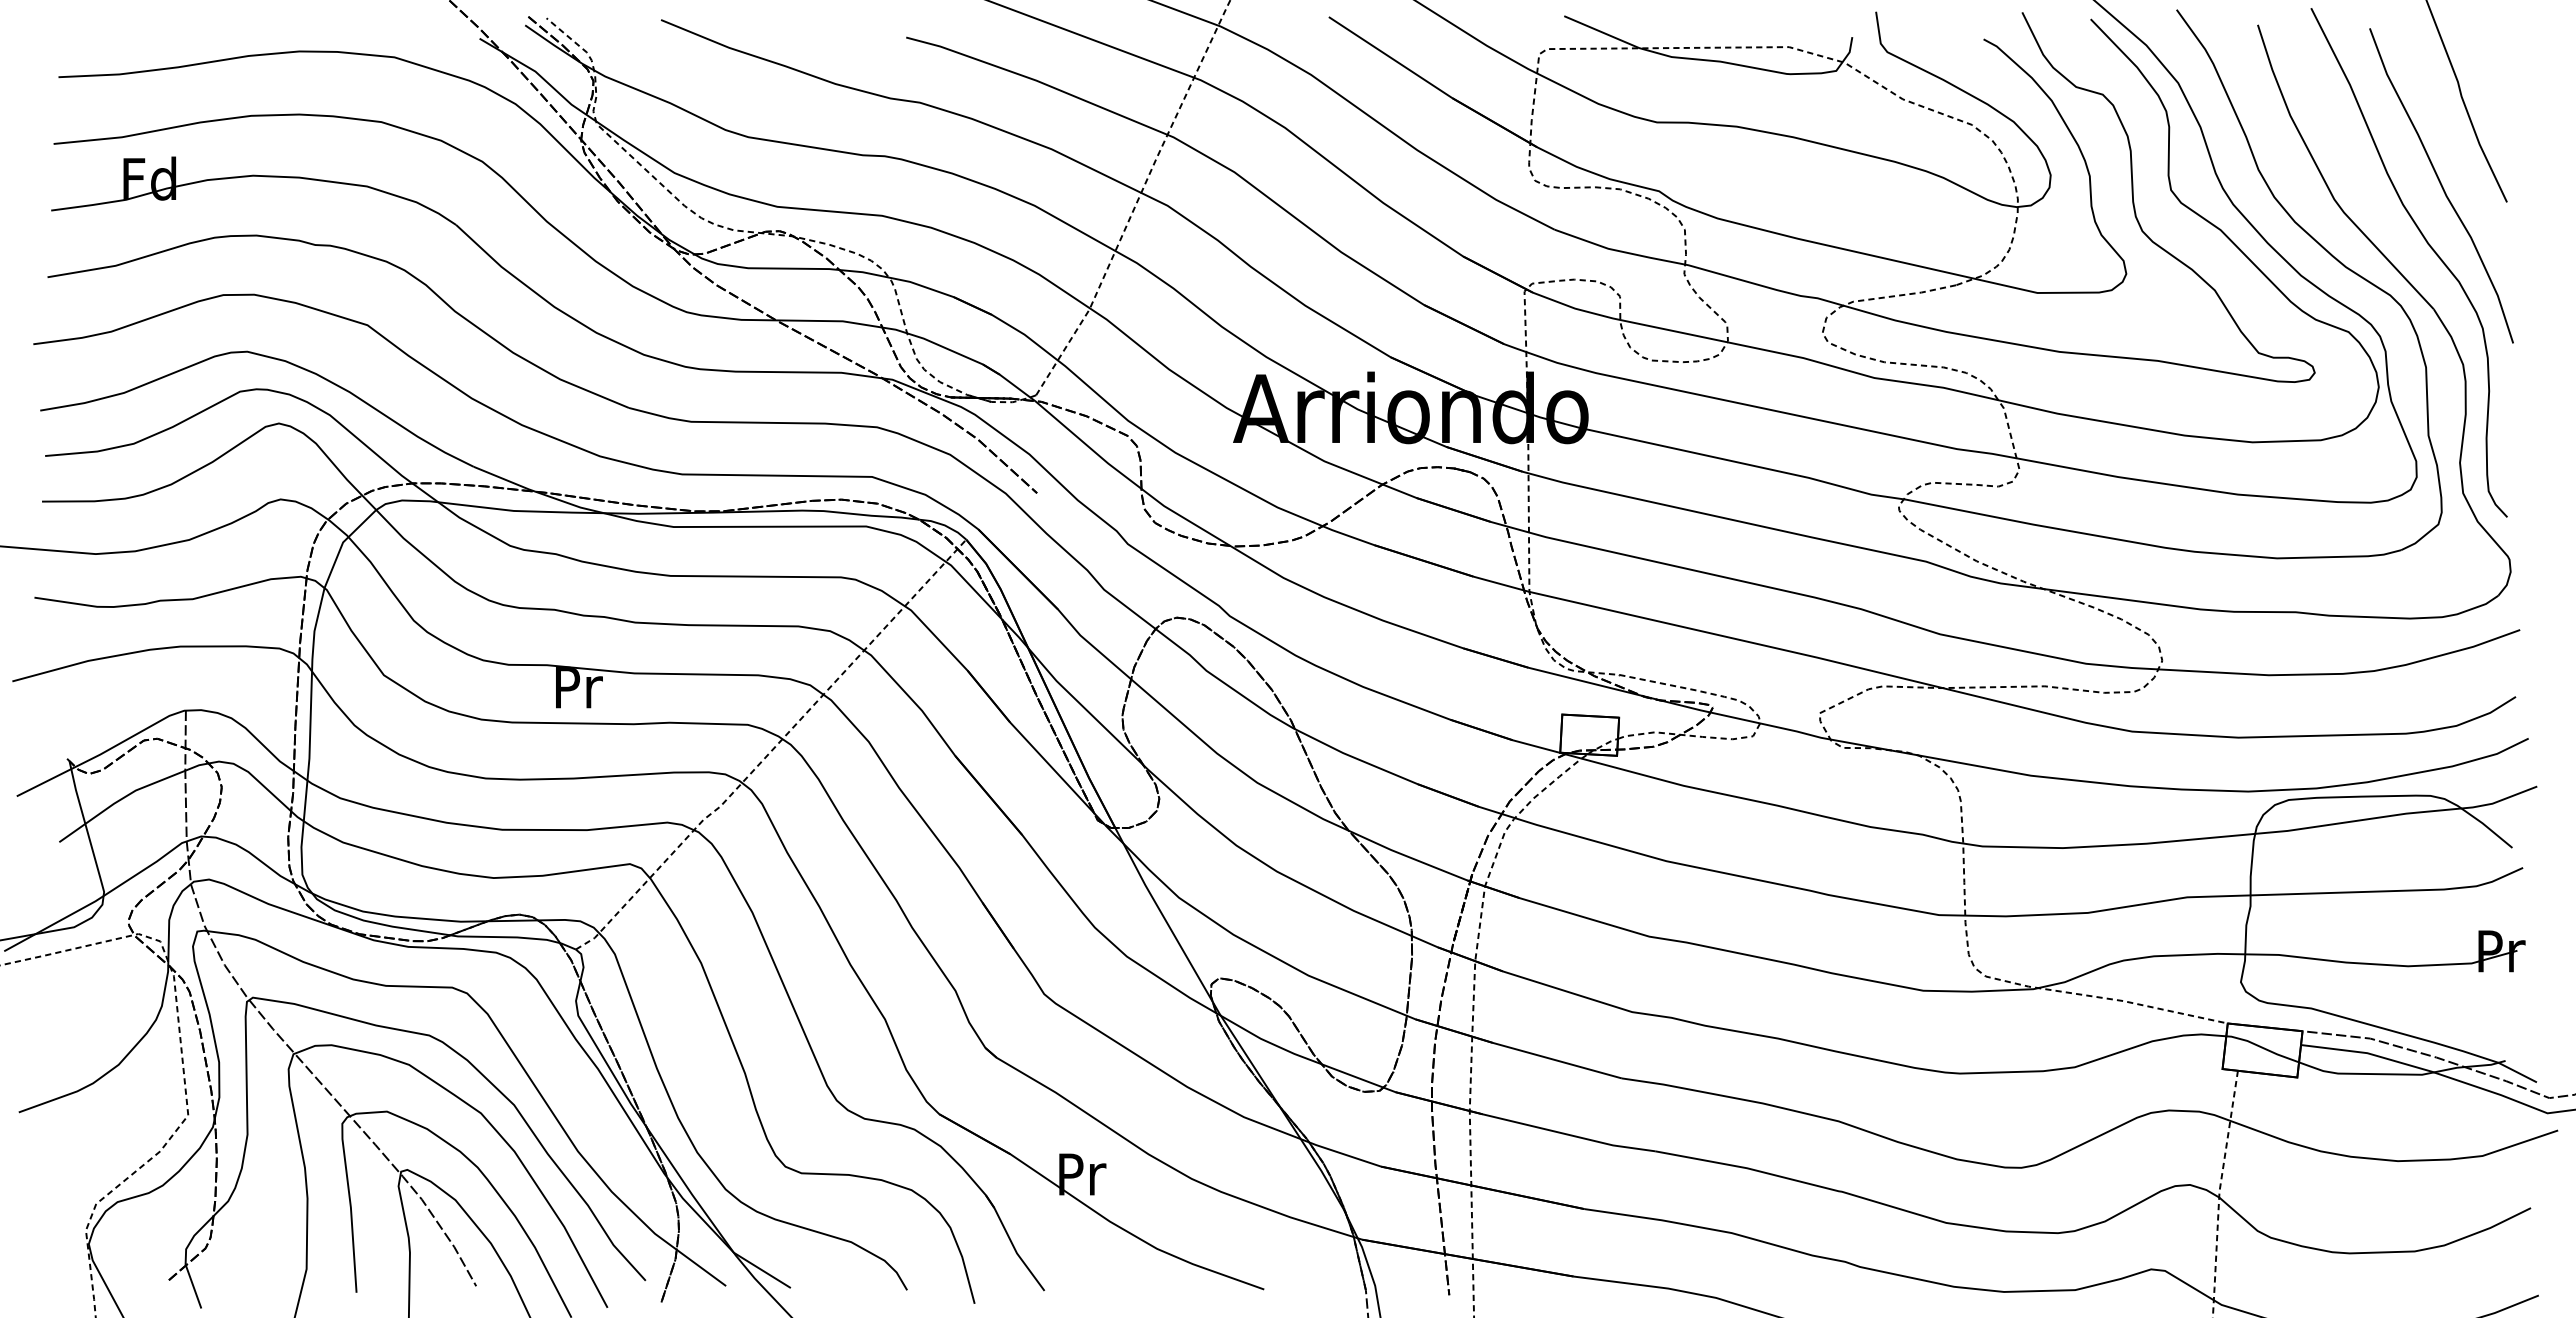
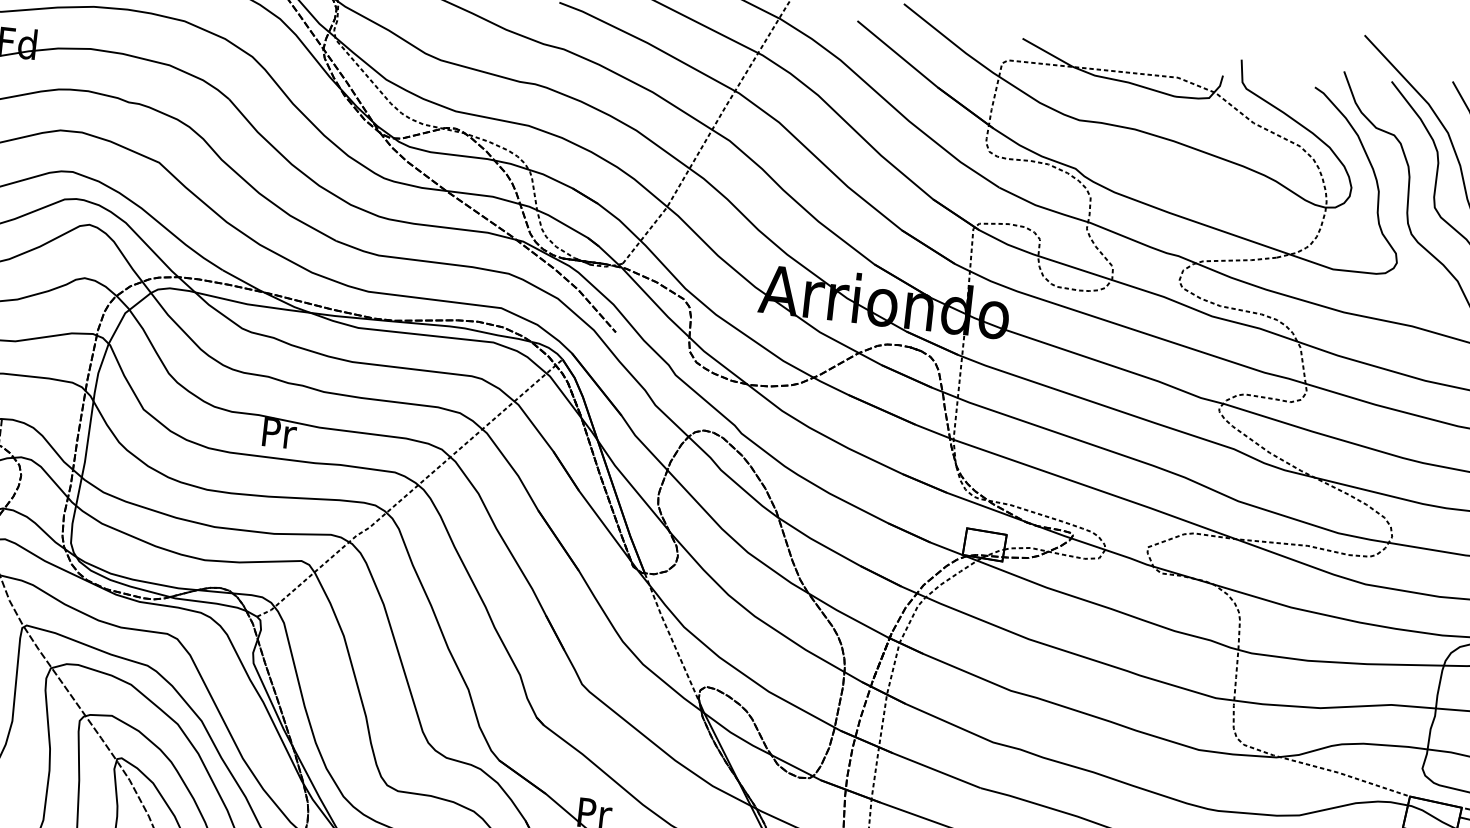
line: (1162, 915) -> (671, 638), solid -> dashed

